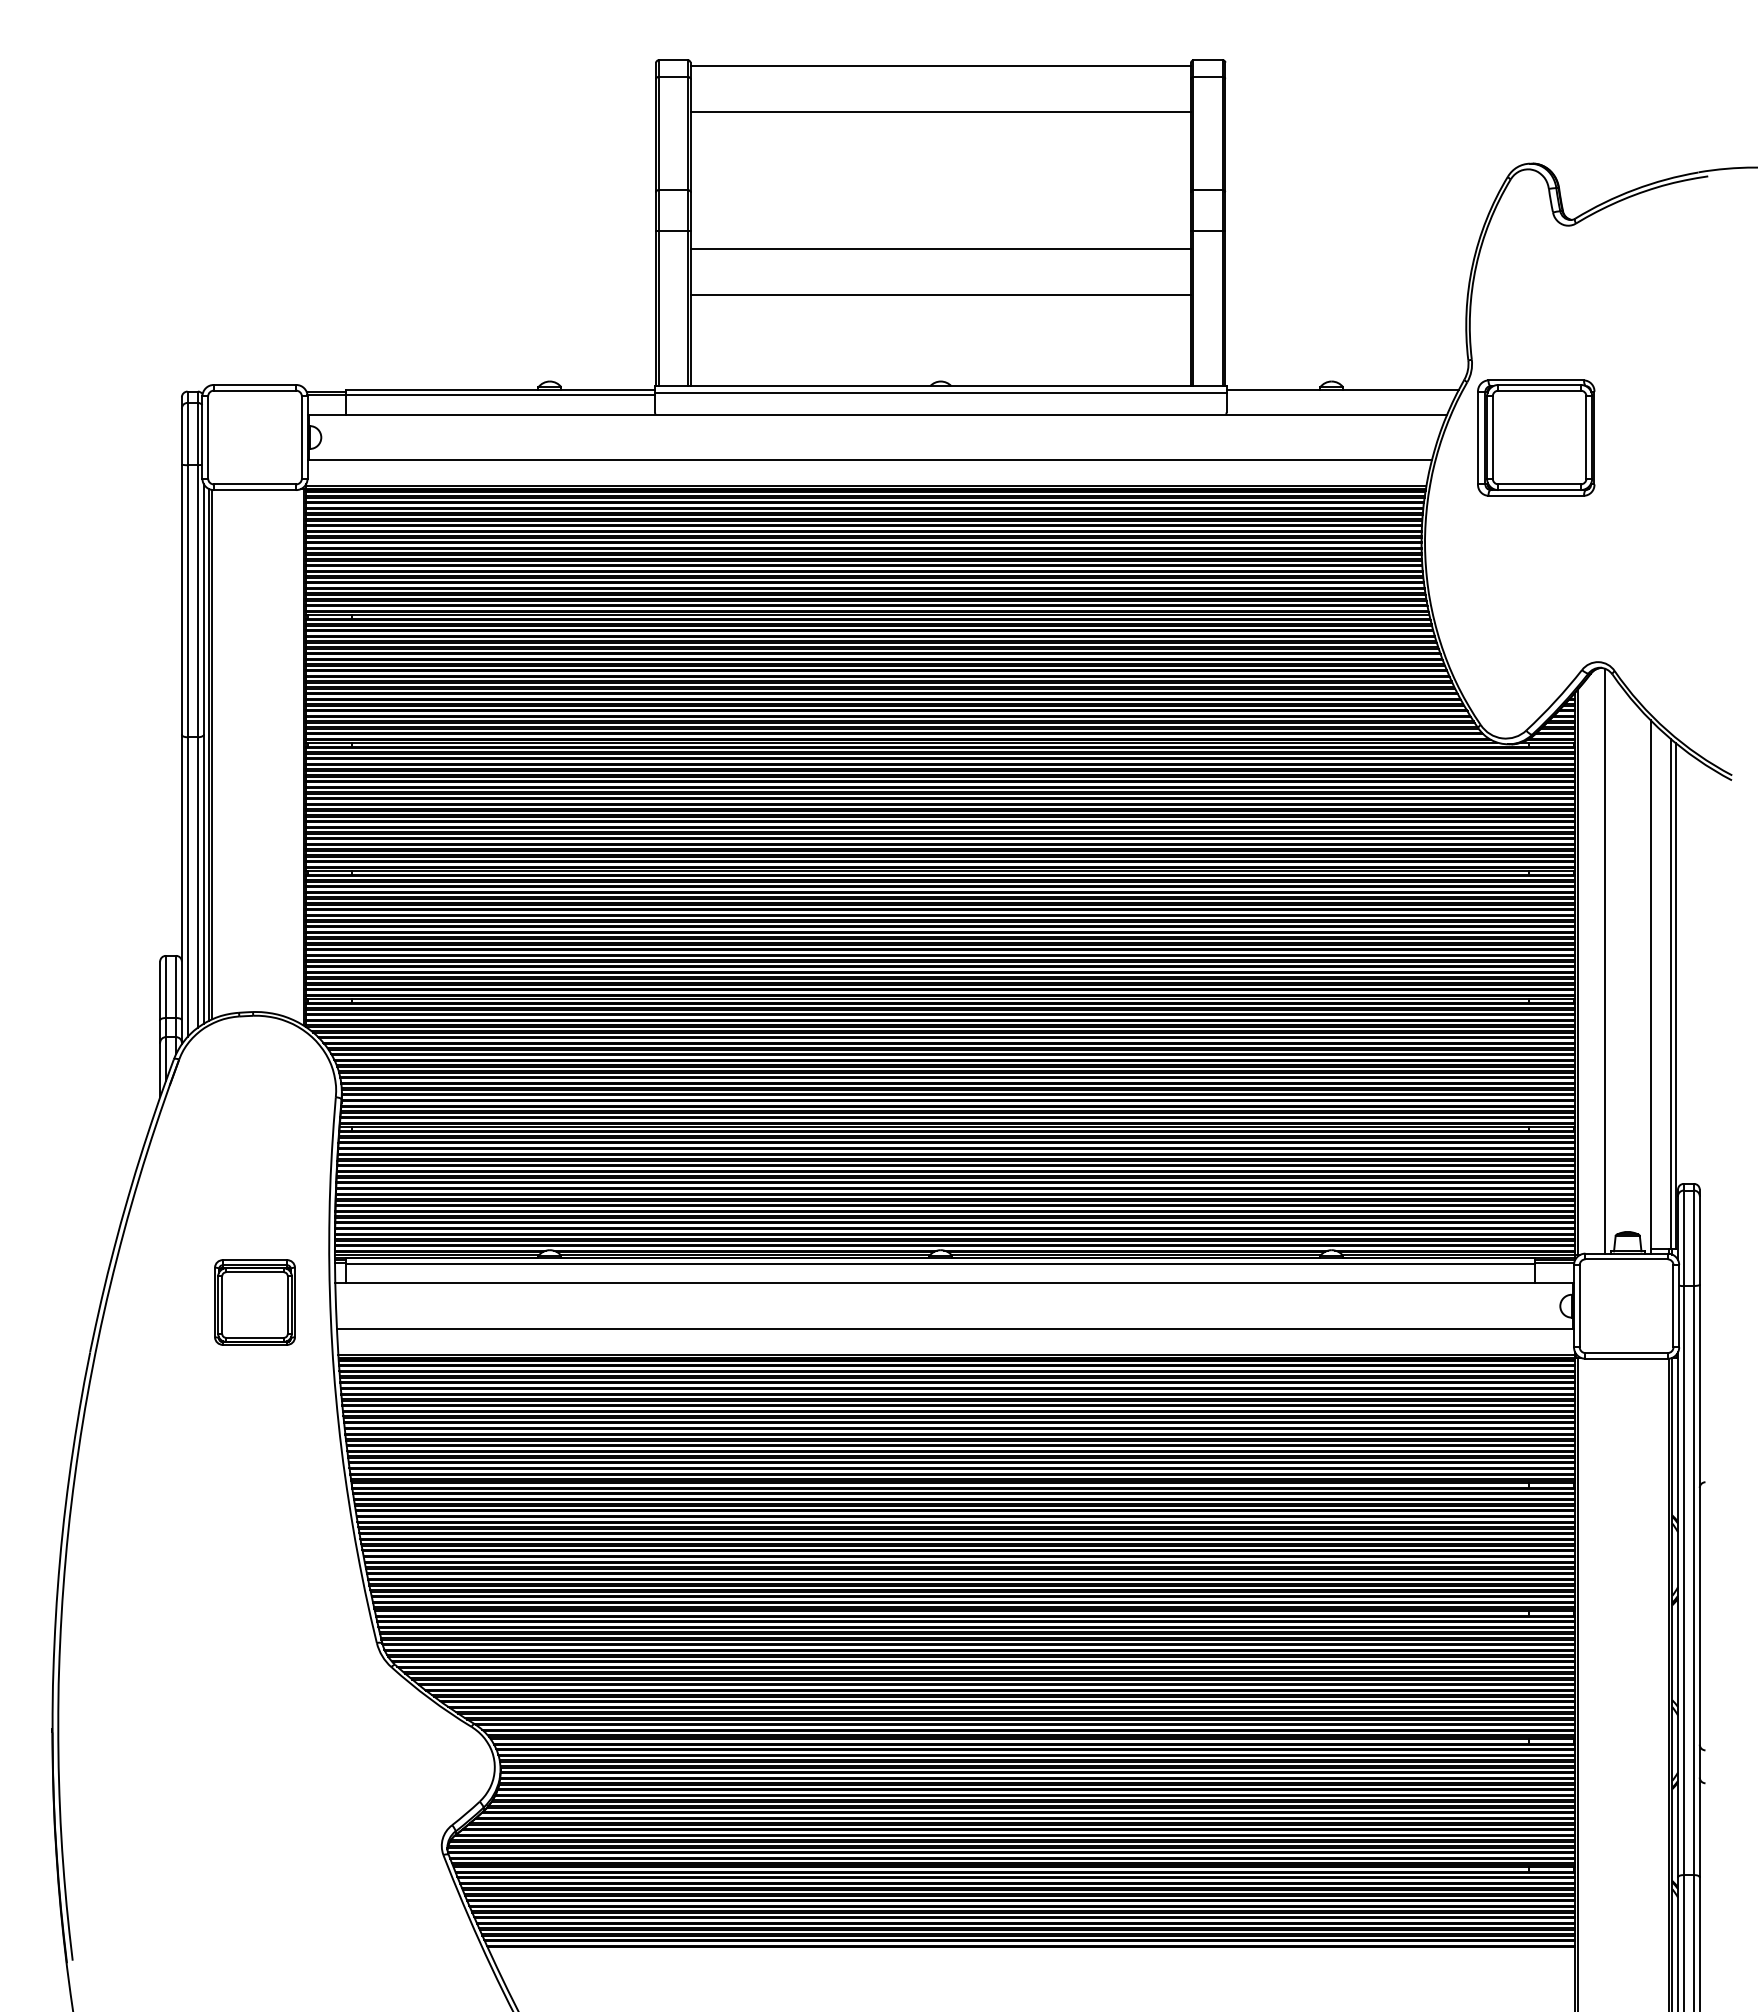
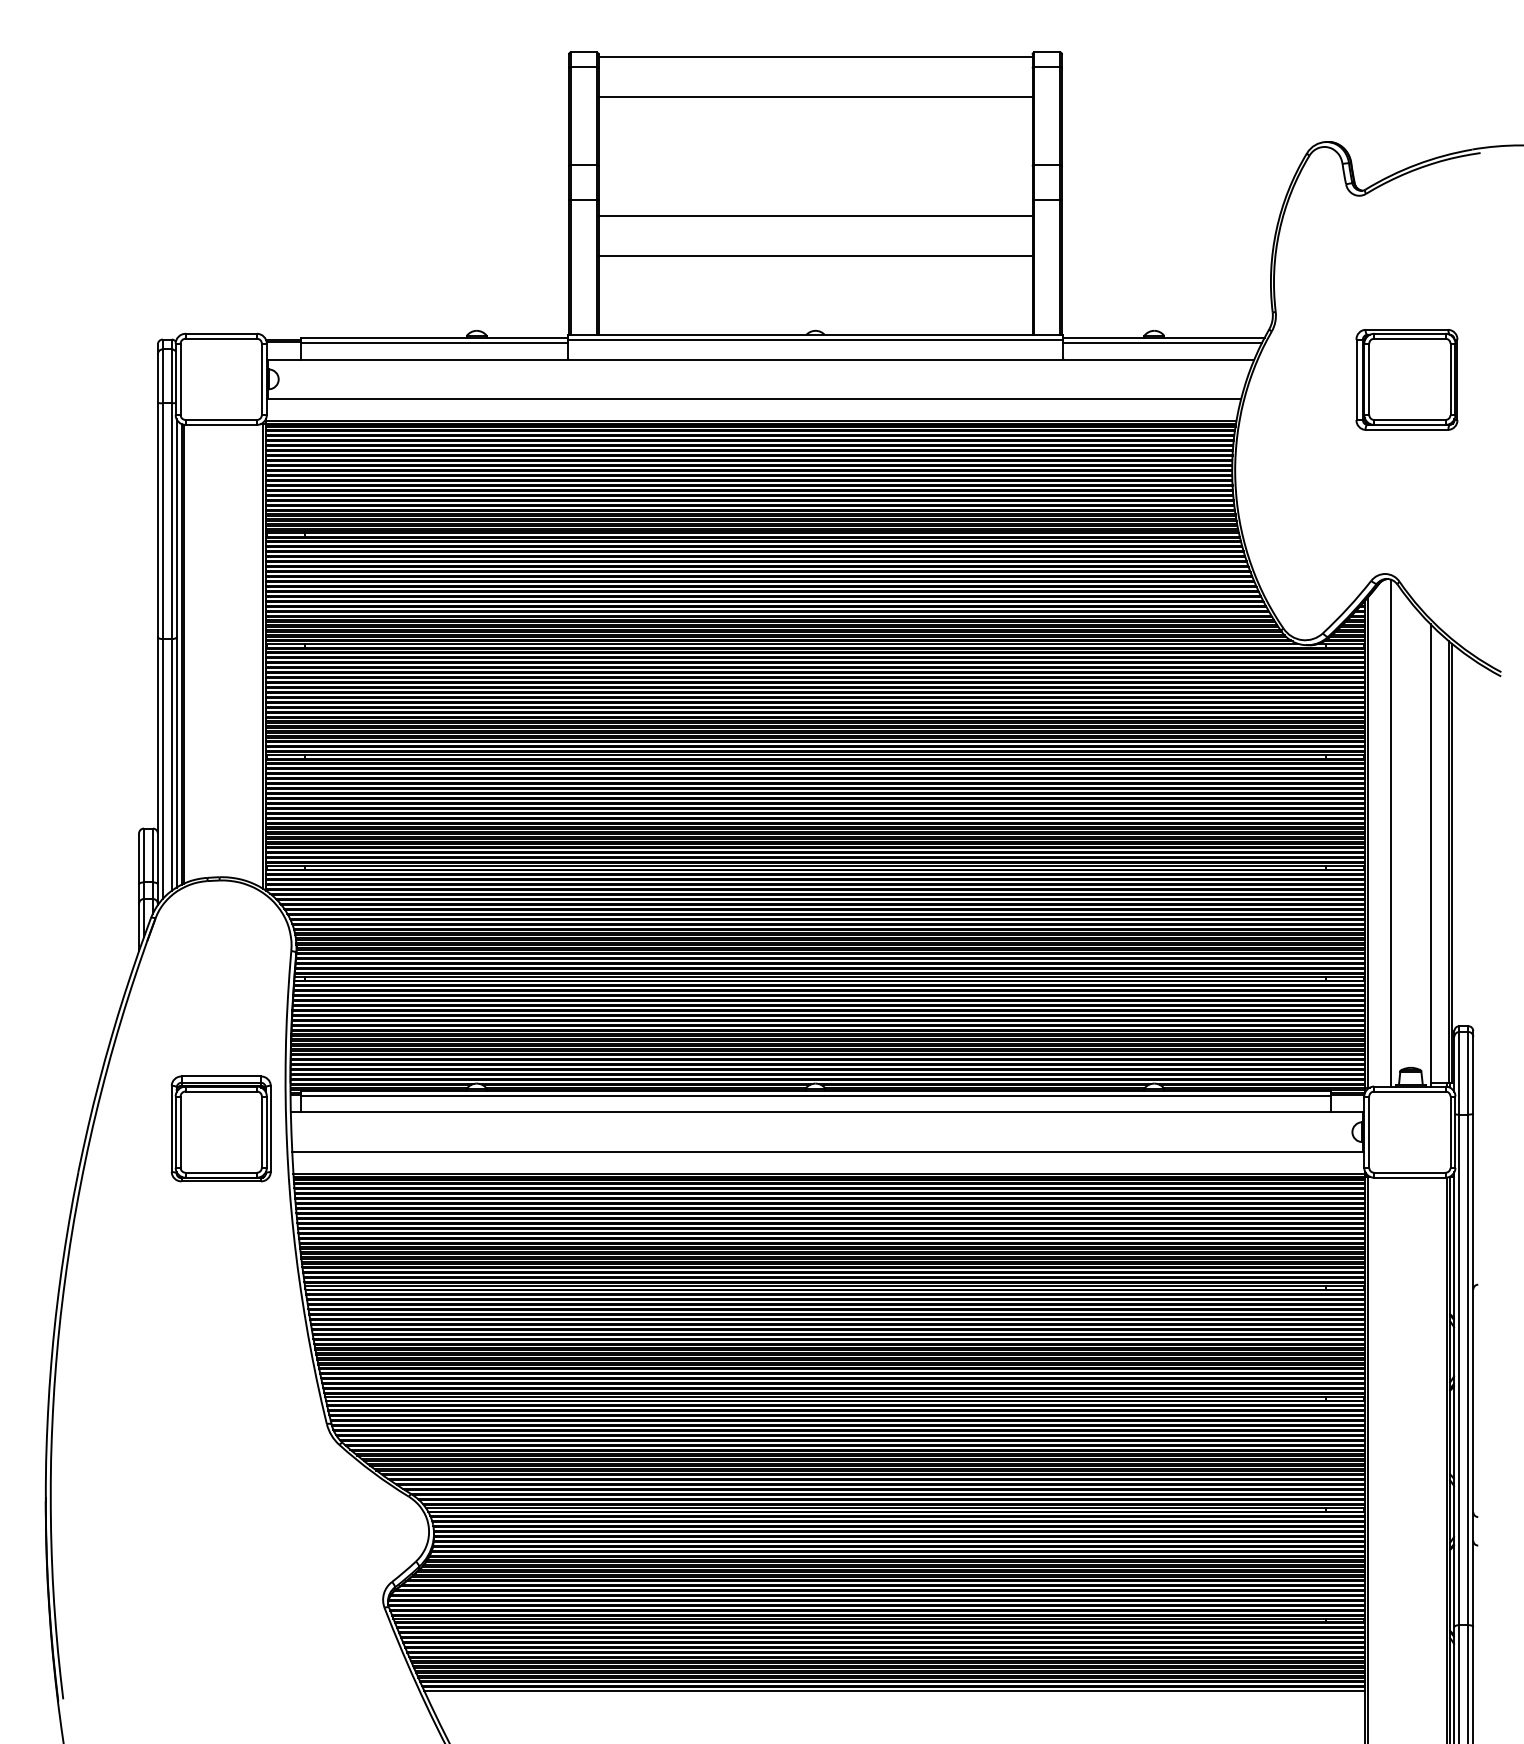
line: (1341, 395) -> (1162, 342), added
part: (1536, 437) -> (1407, 379), moved
part: (254, 1302) -> (220, 1128), size x1.43
line: (1032, 1951) -> (895, 1691), added

